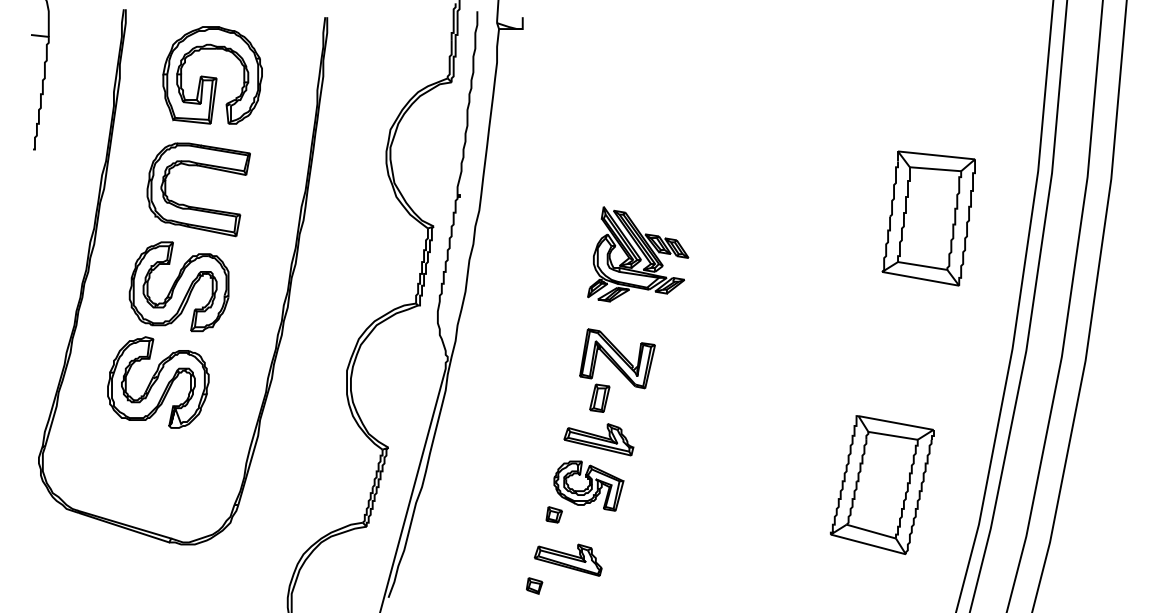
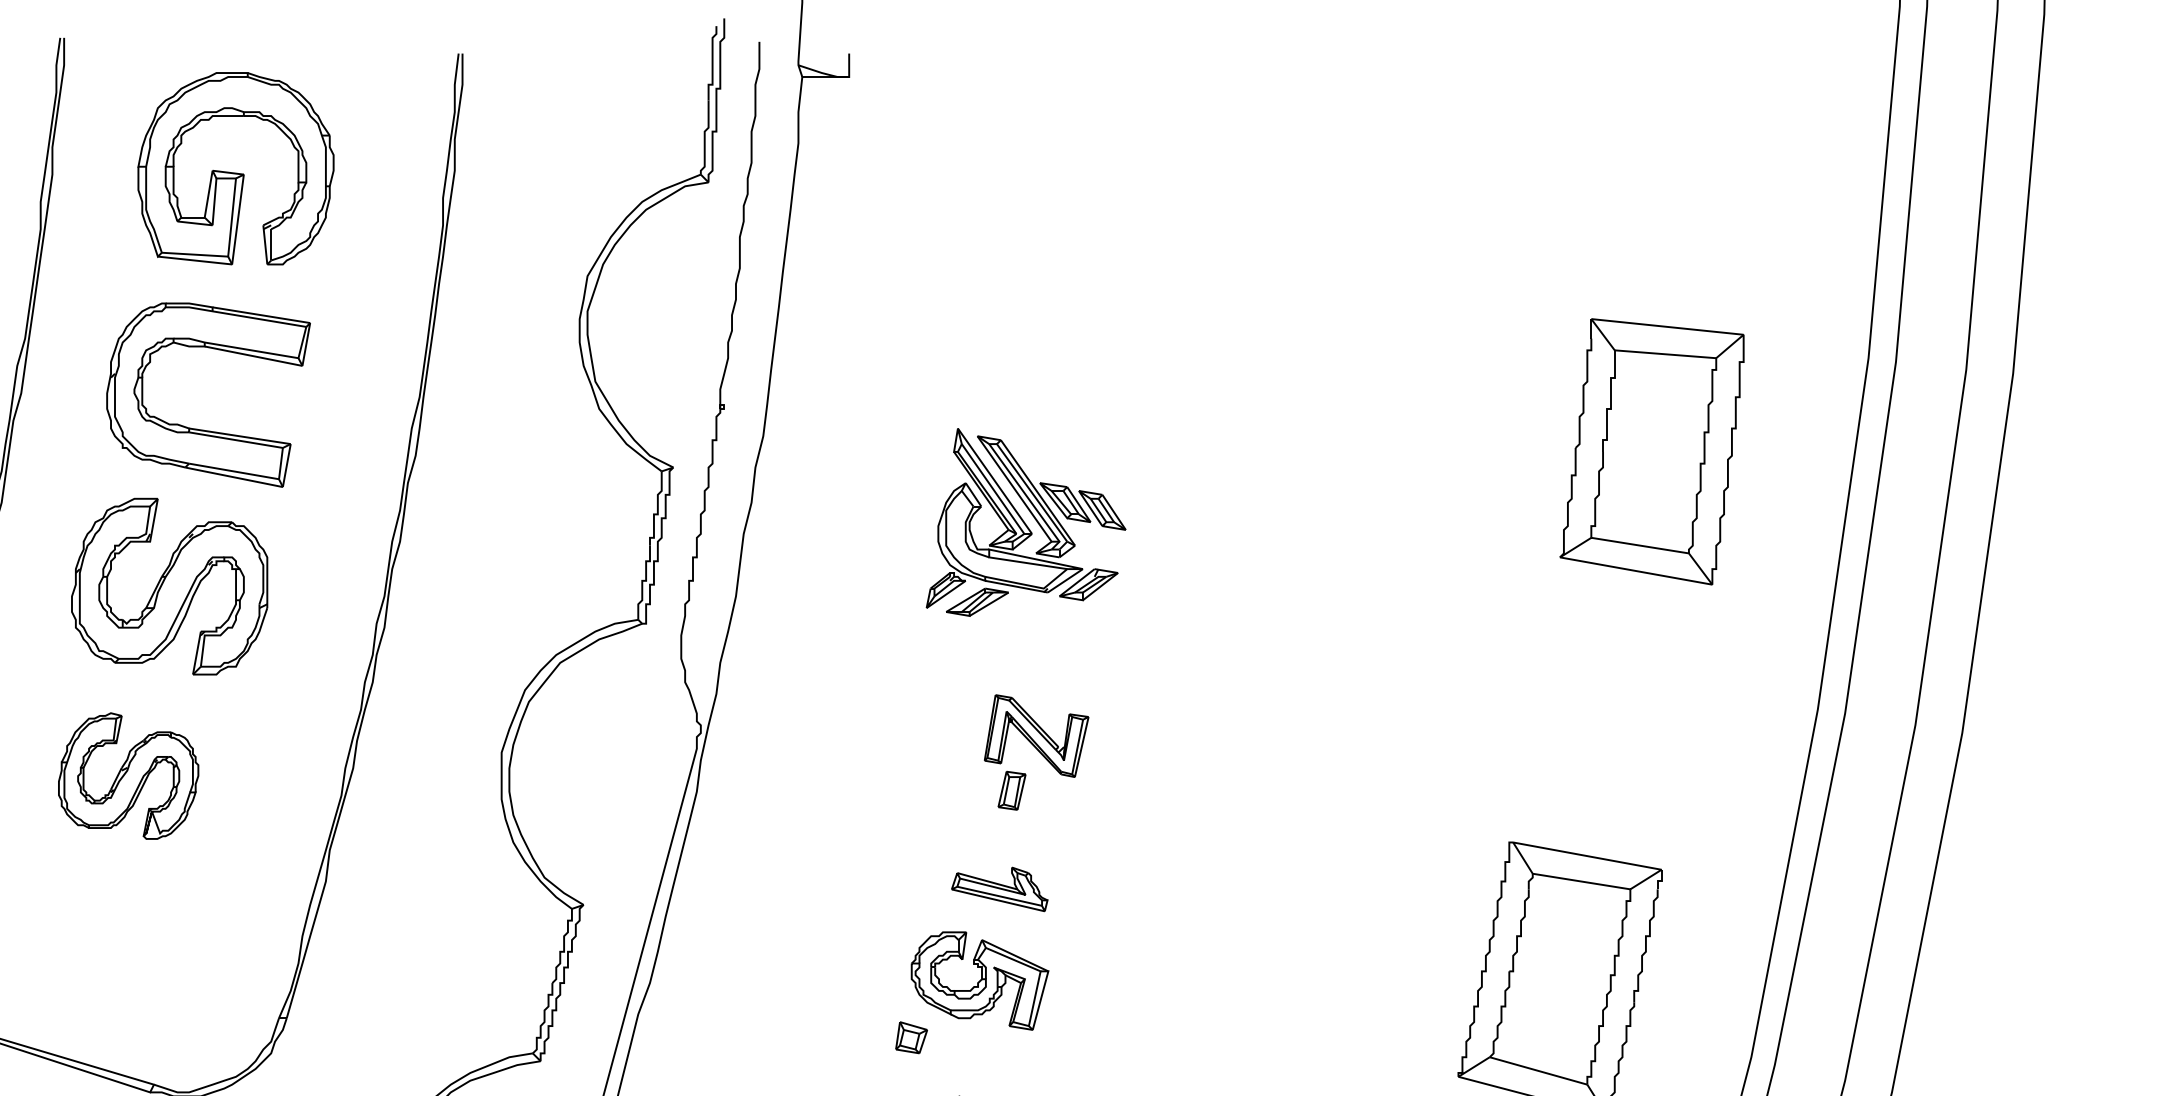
part: (638, 254) -> (1026, 522), moved
part: (617, 370) -> (1036, 752), size x0.7
part: (158, 382) -> (128, 776), size x0.7
part: (598, 439) -> (998, 888), size x0.7

